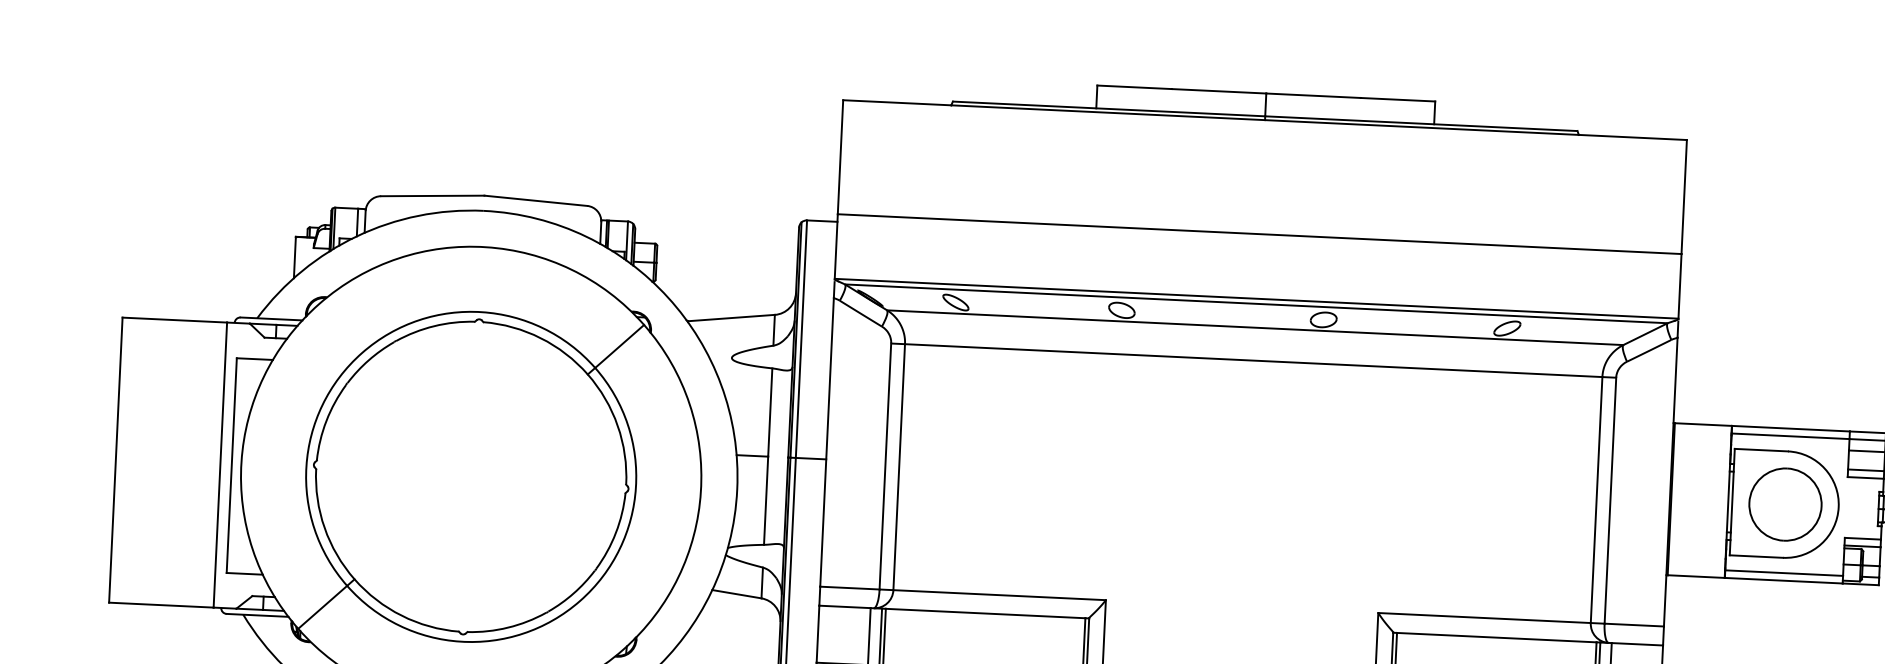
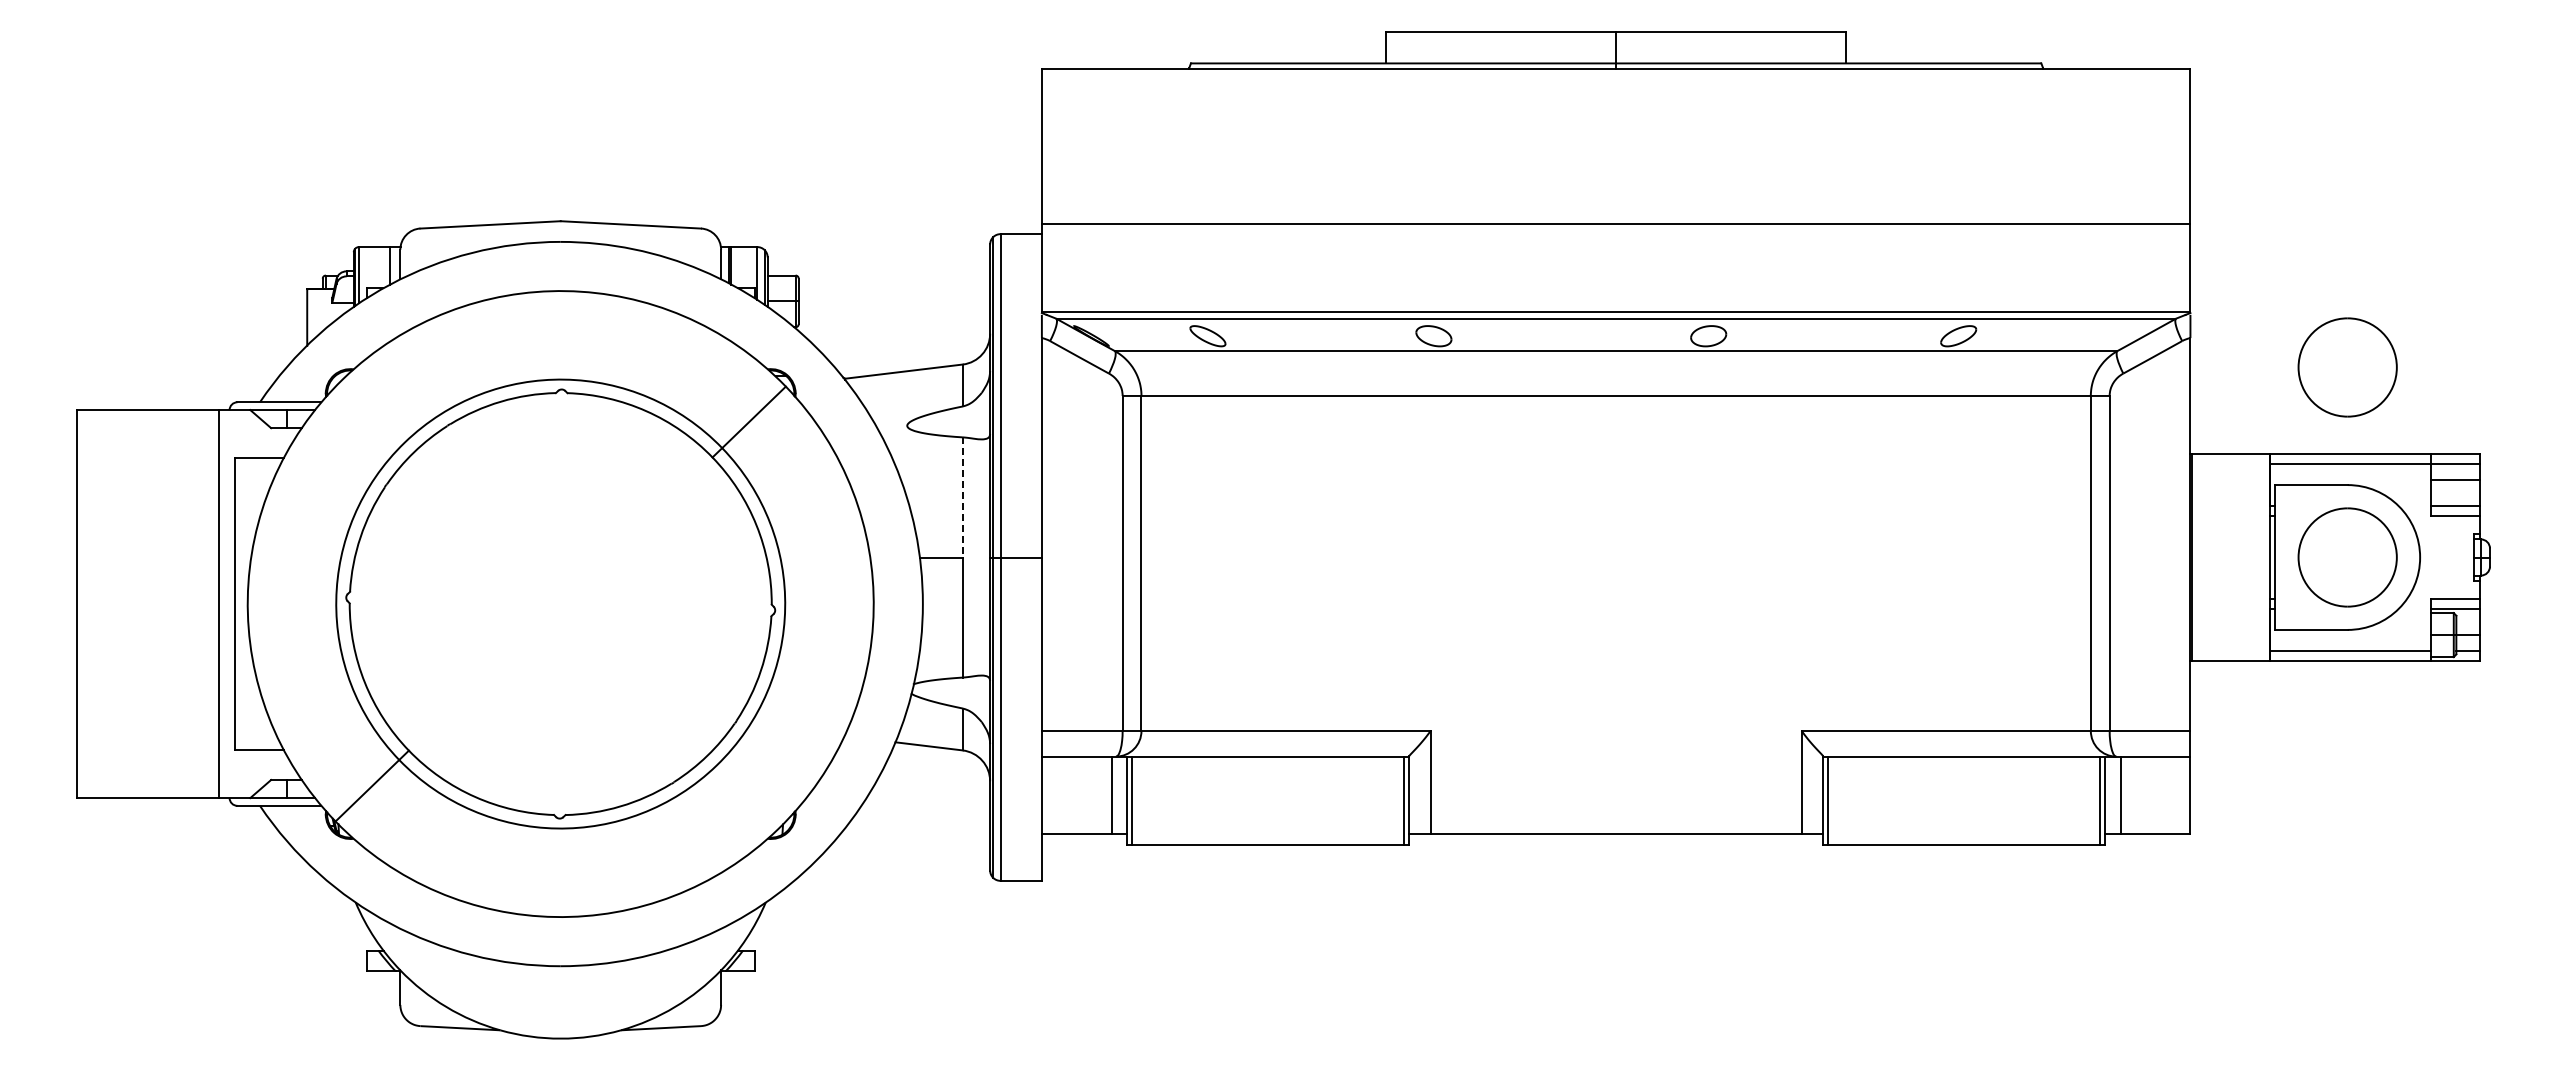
part: (1791, 365) -> (2347, 367), added
line: (770, 412) -> (962, 497), solid -> dashed

